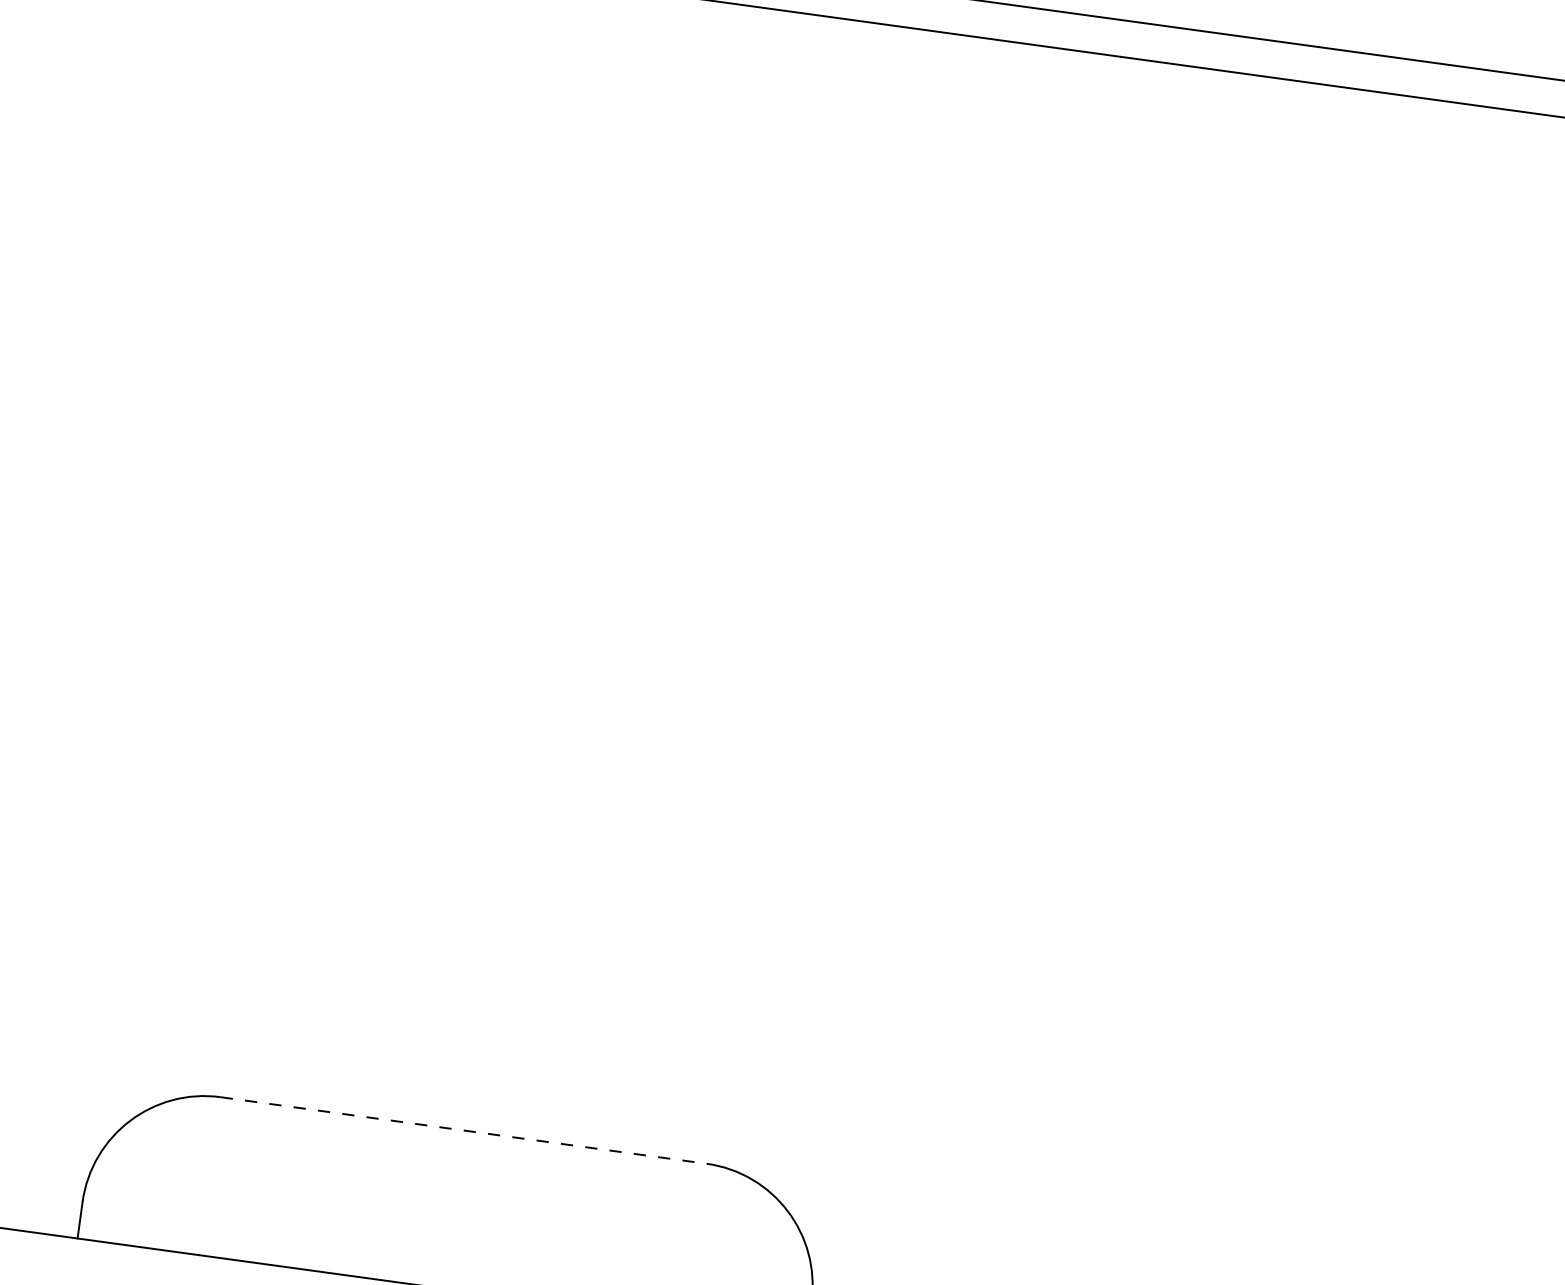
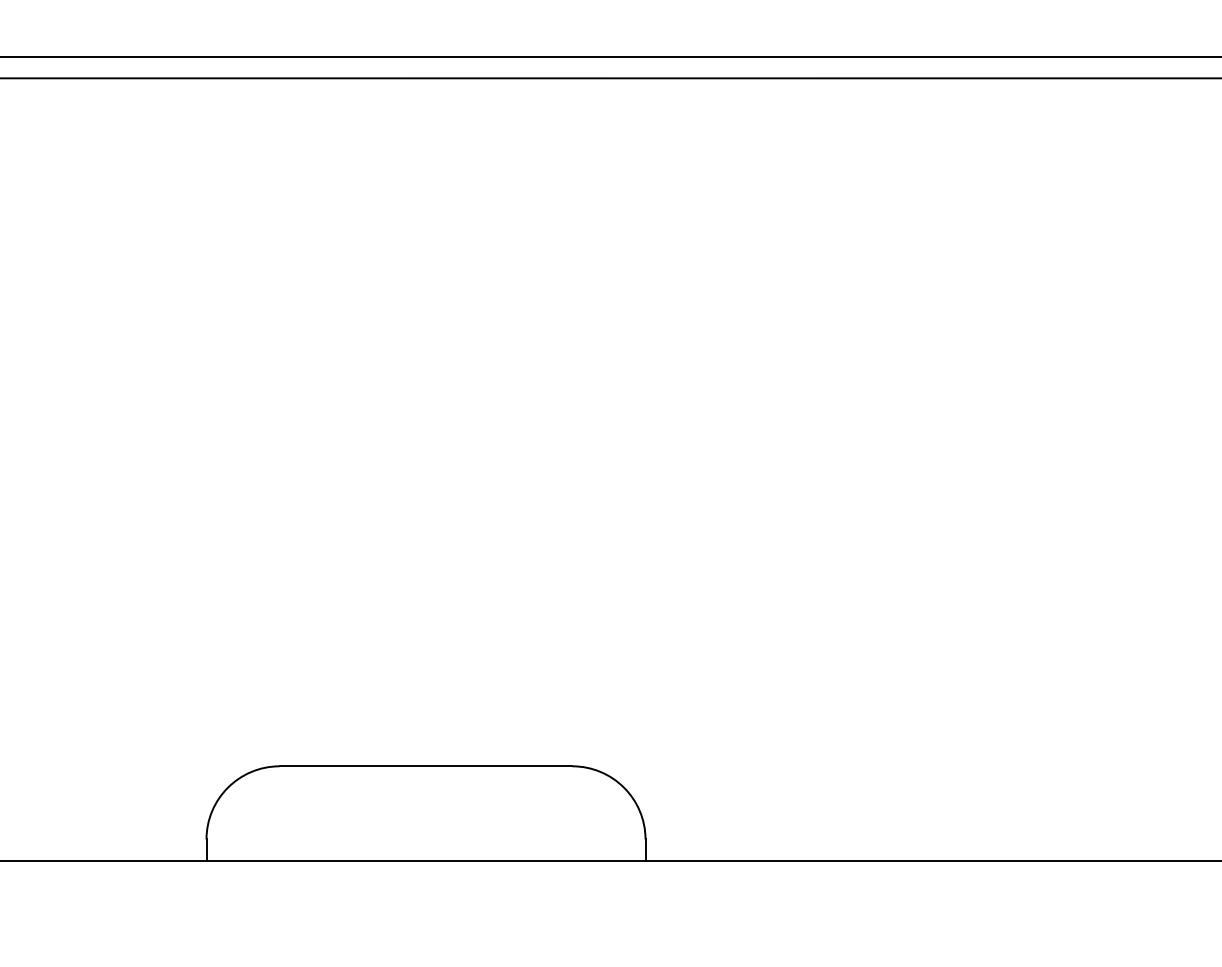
line: (464, 1130) -> (426, 766), dashed -> solid

